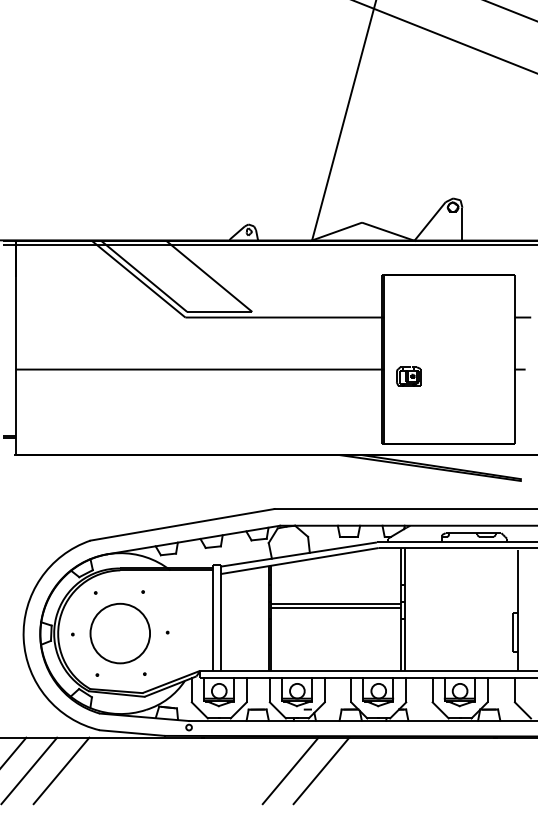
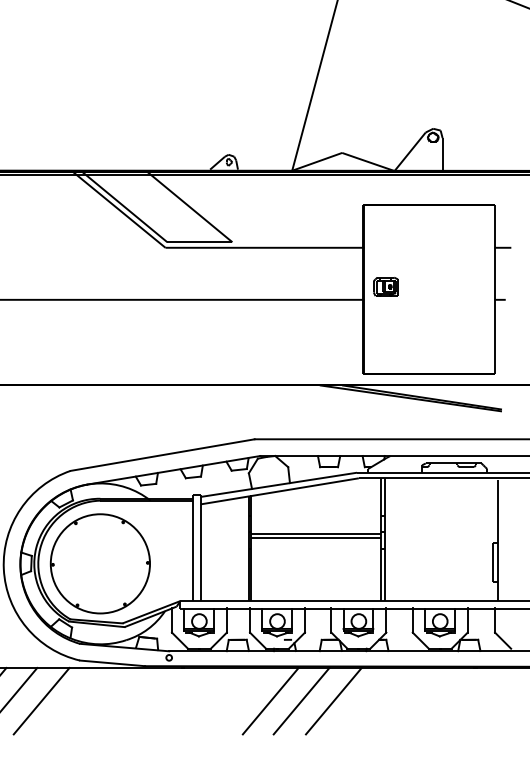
part: (408, 376) -> (385, 286), moved
circle: (119, 633) -> (99, 563), size x1.67
line: (353, 770) -> (333, 700), added

